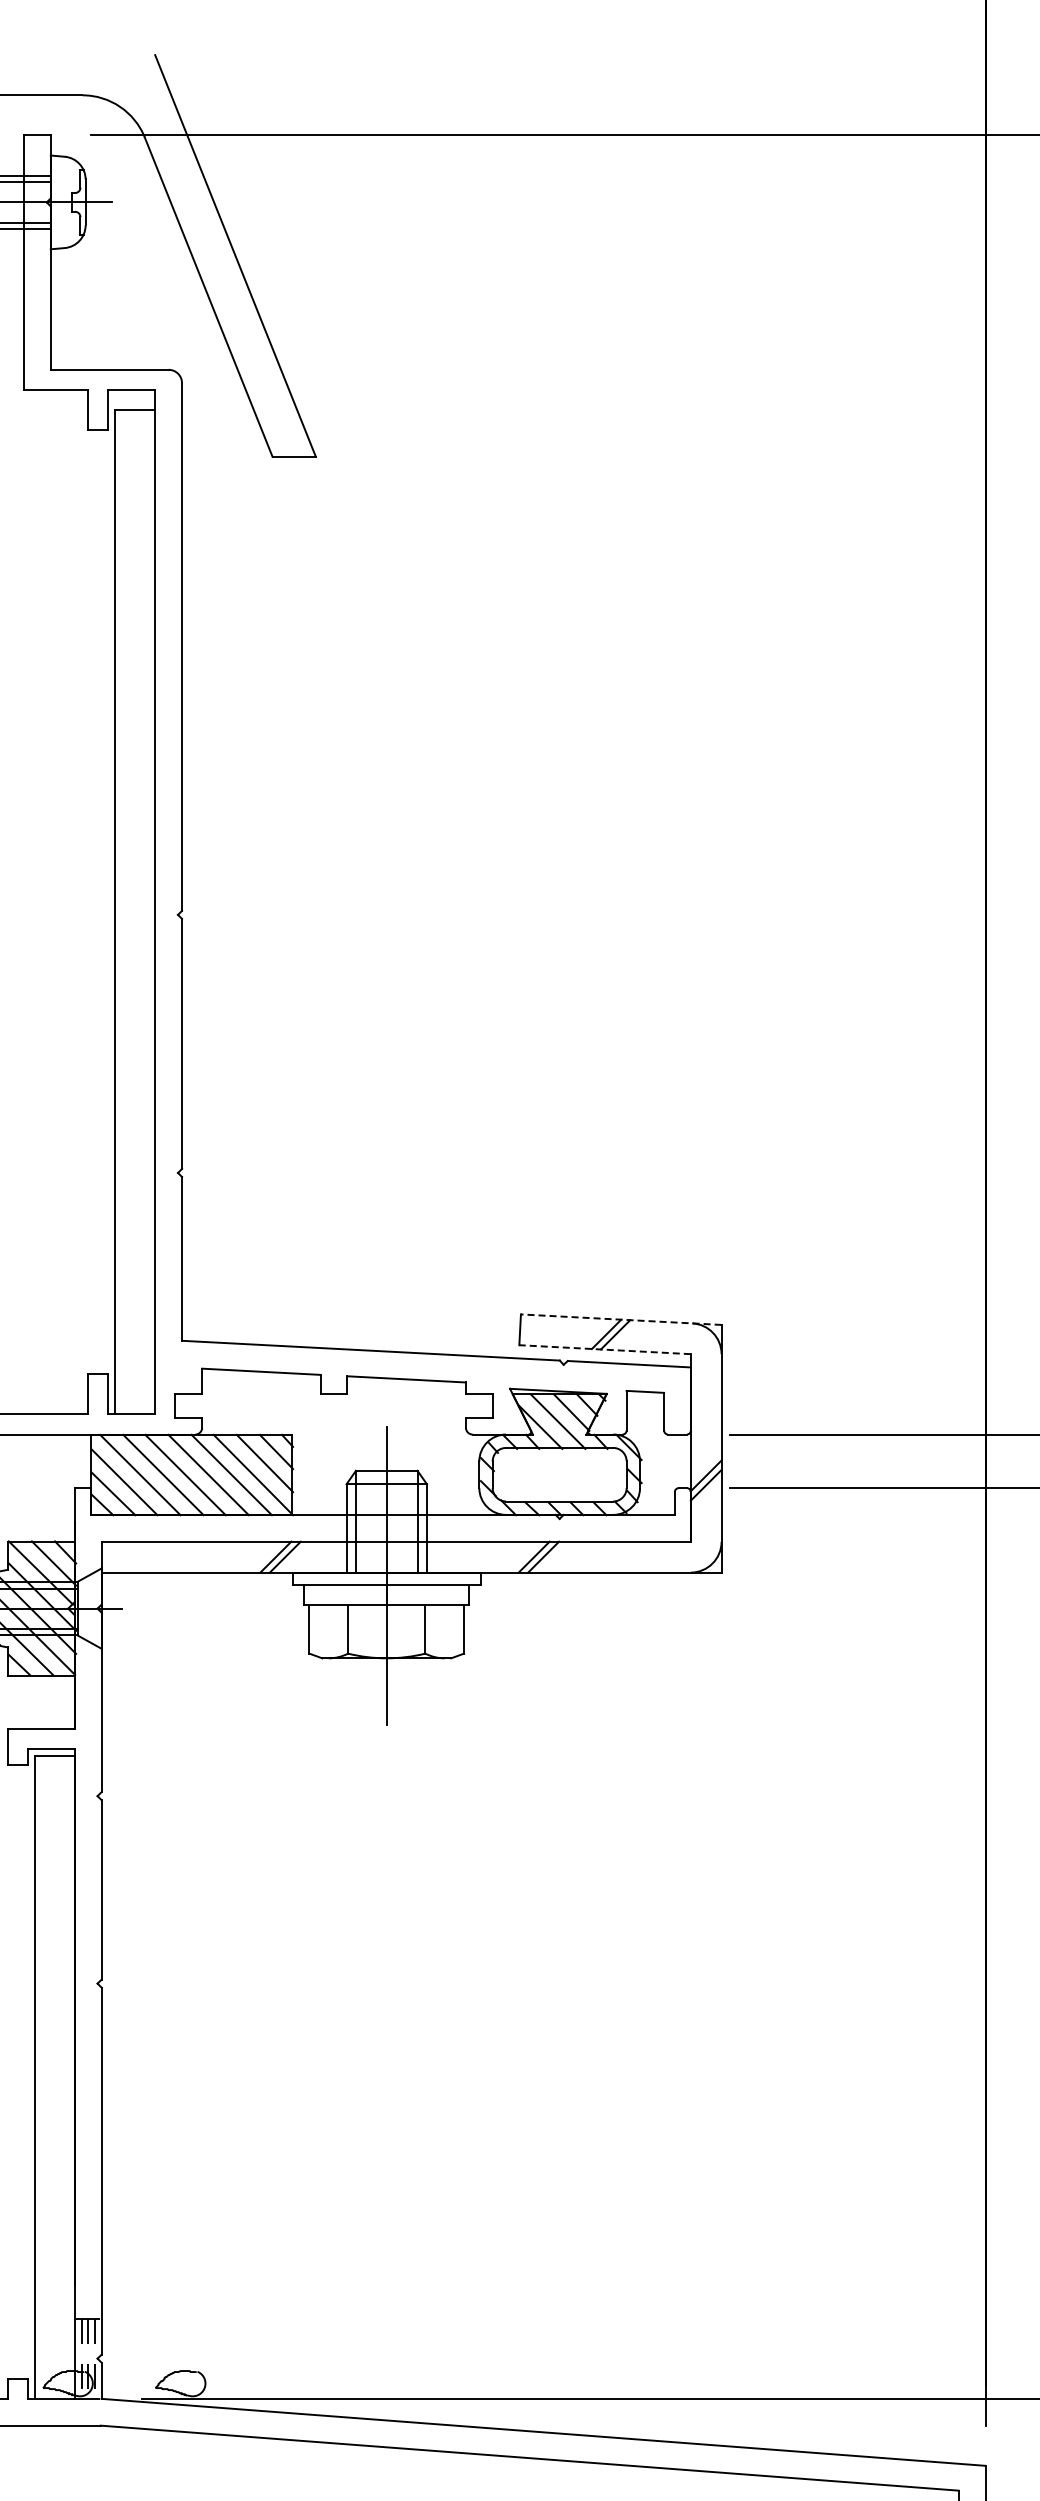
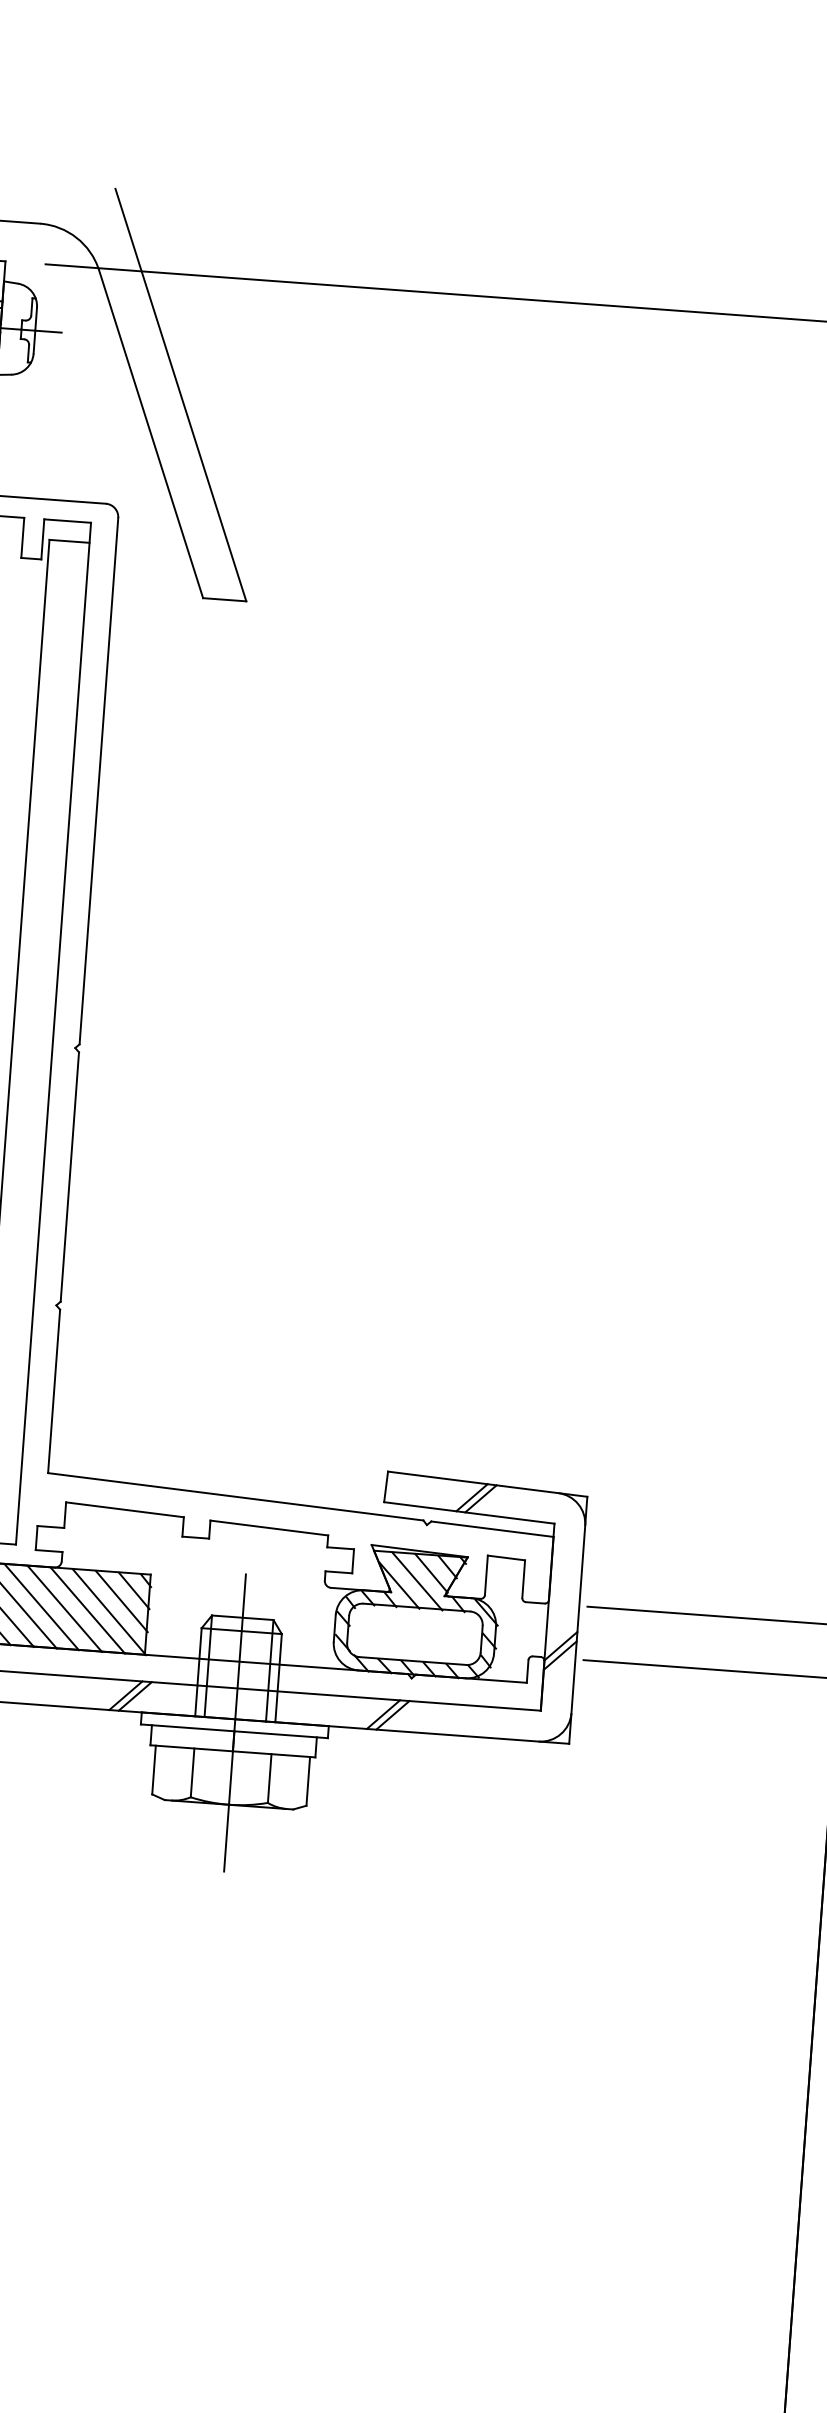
line: (620, 1319) -> (486, 1483), dashed -> solid
line: (605, 1349) -> (469, 1512), dashed -> solid

